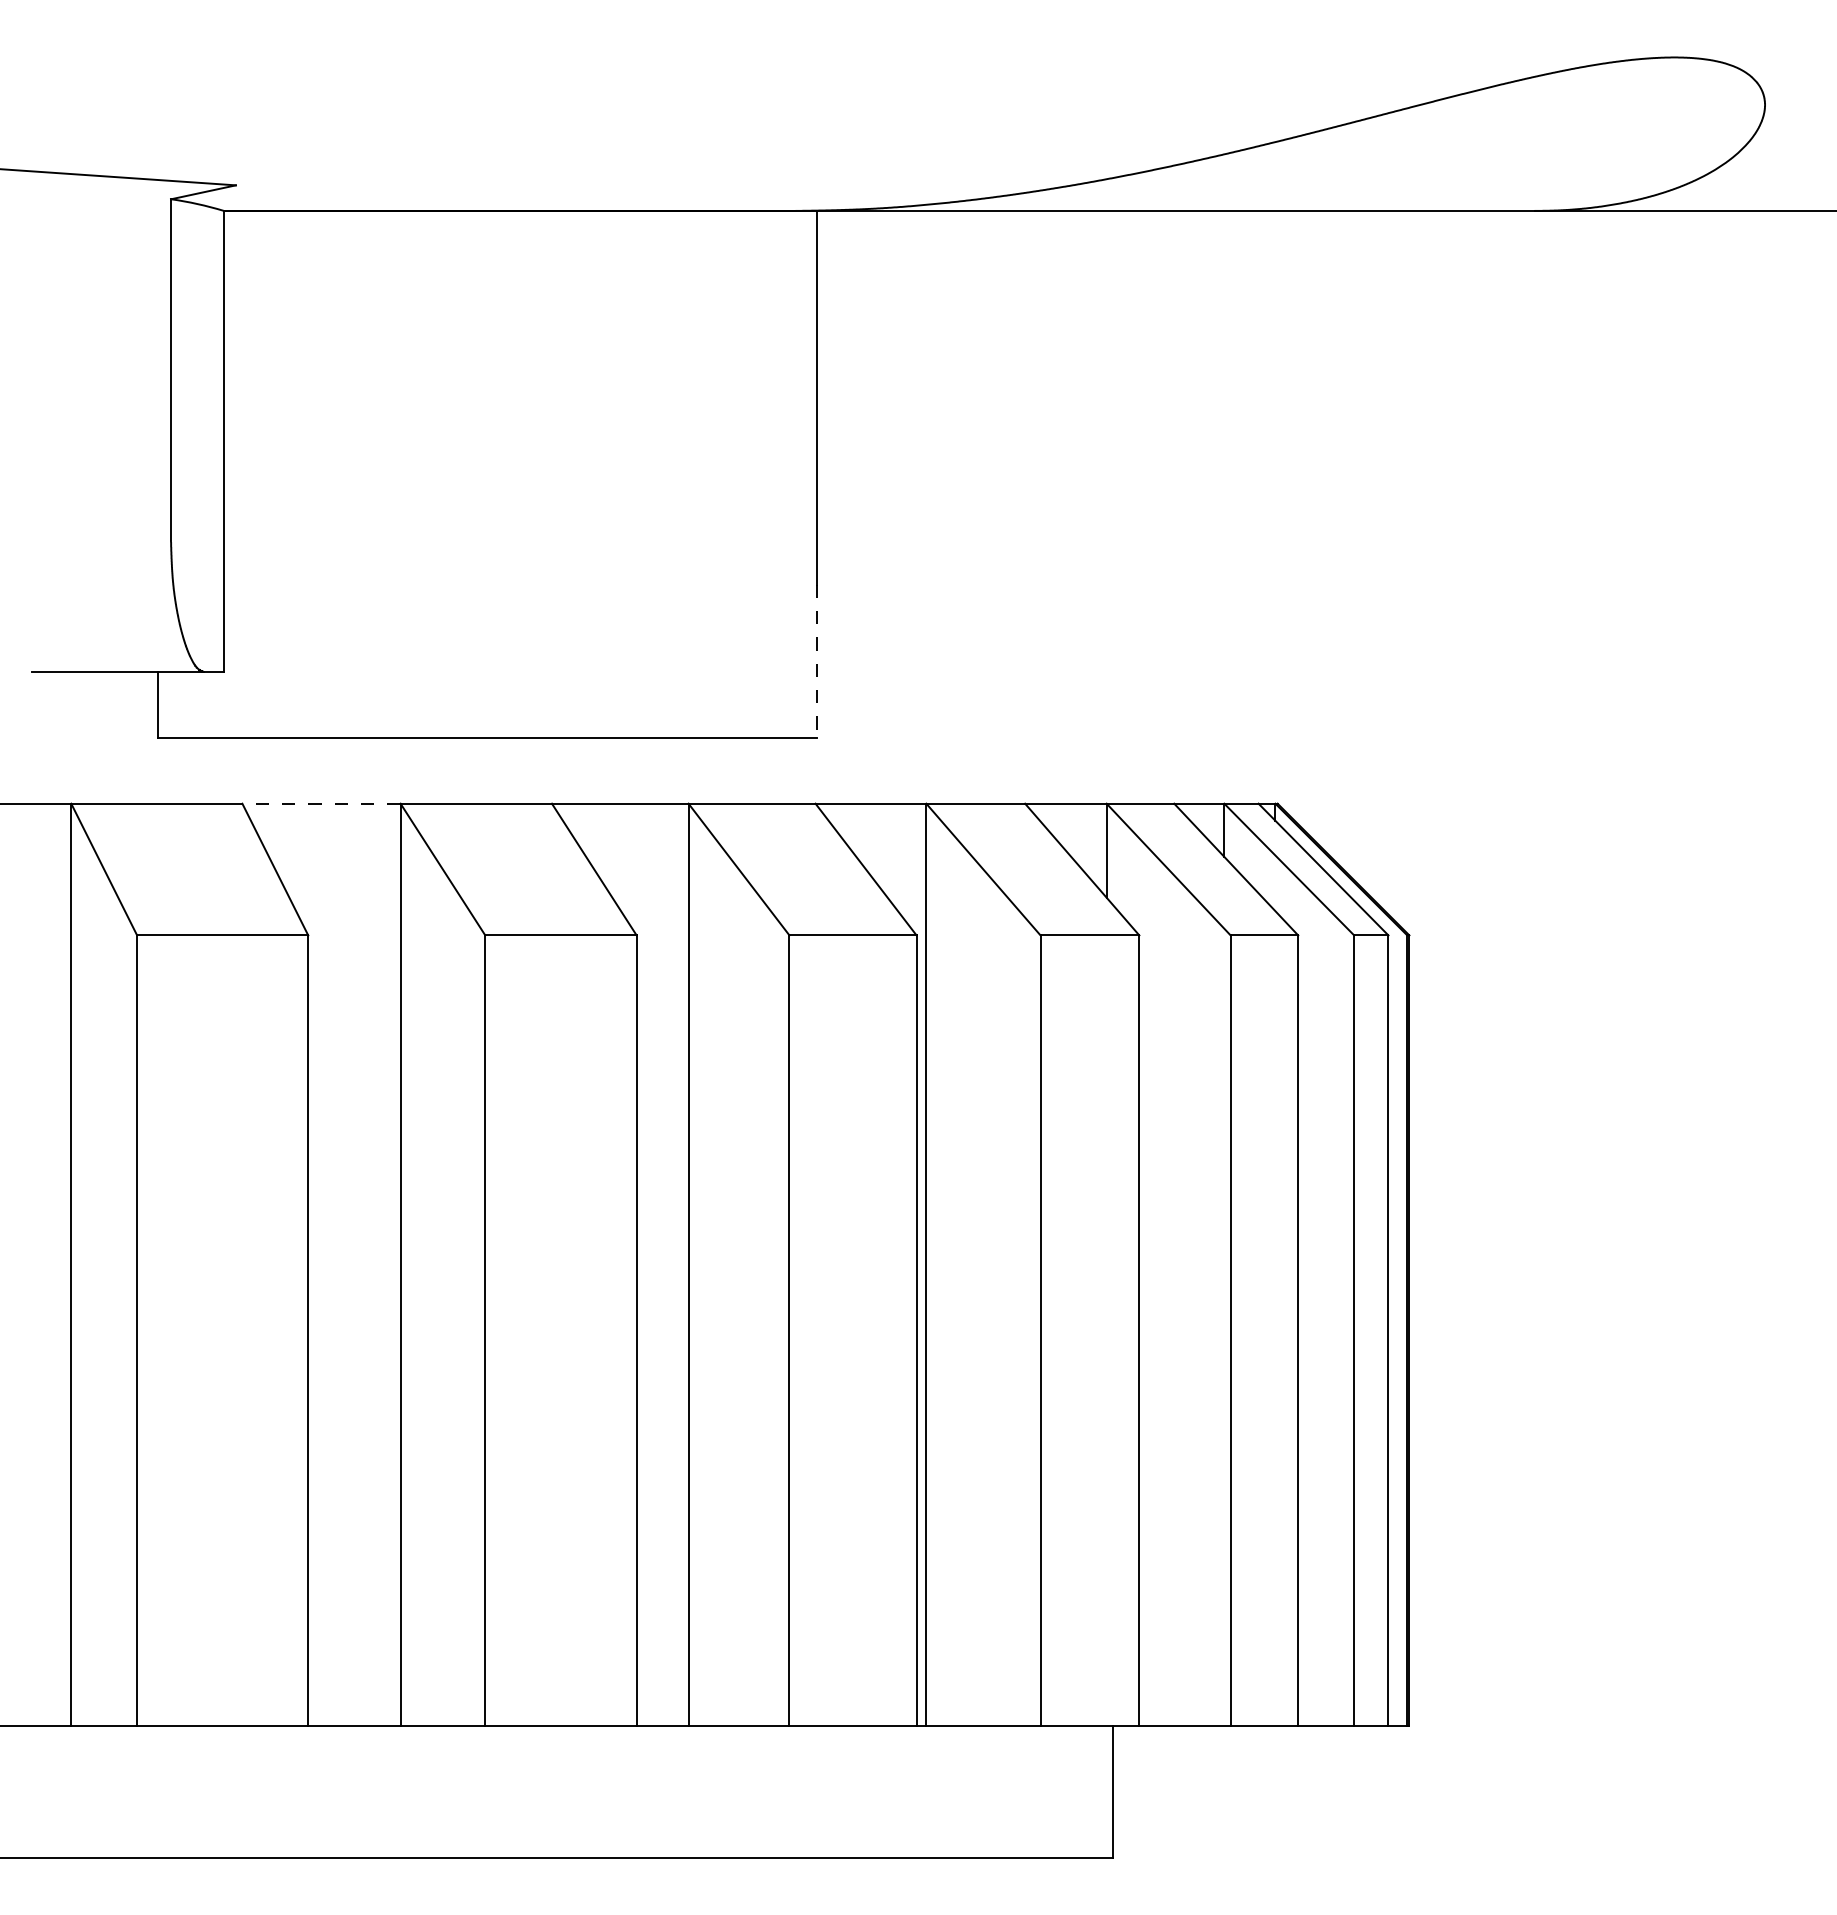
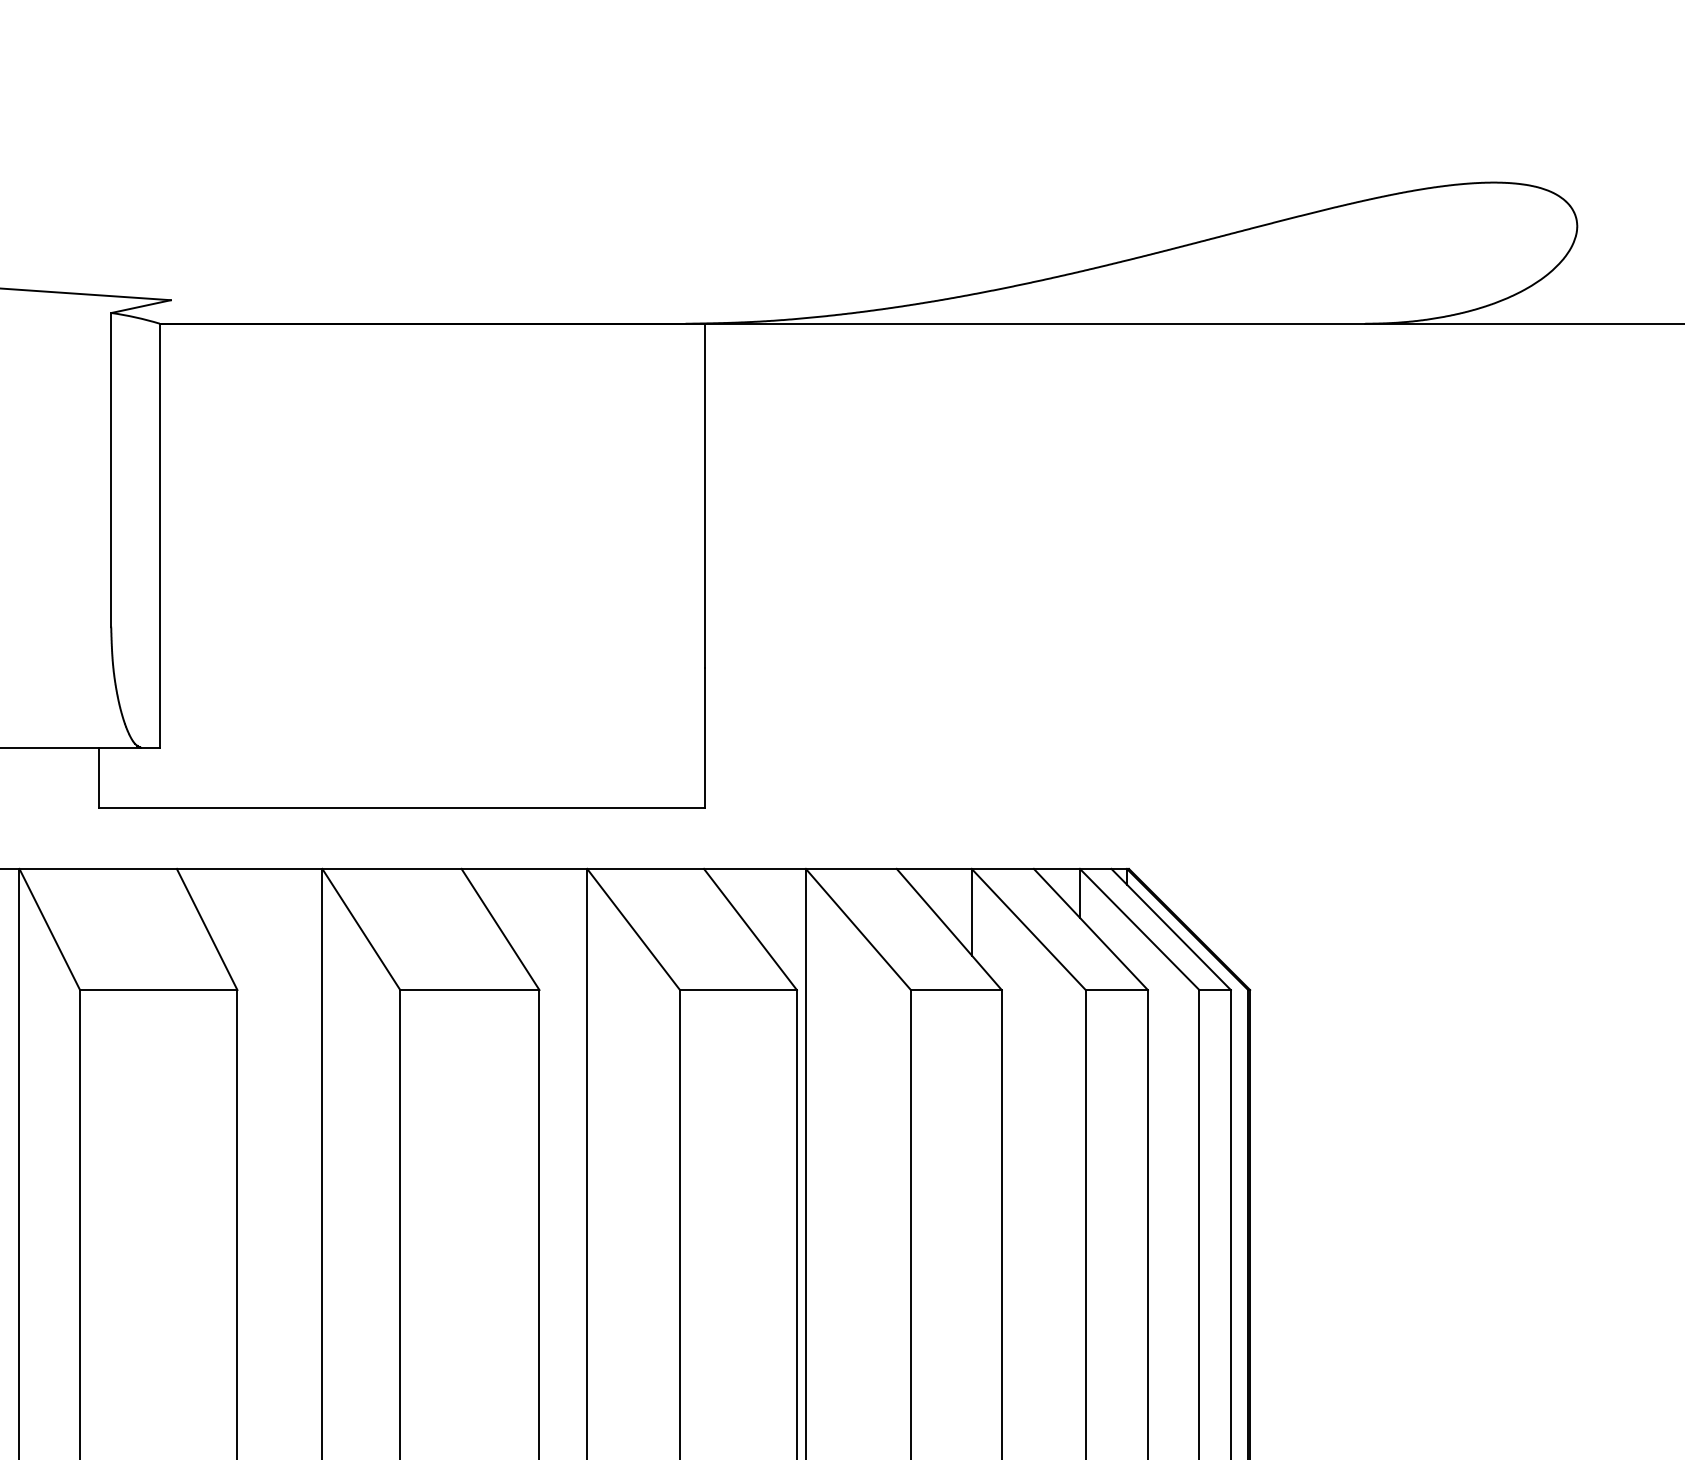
line: (816, 661) -> (704, 738), dashed -> solid
line: (321, 803) -> (249, 868), dashed -> solid

